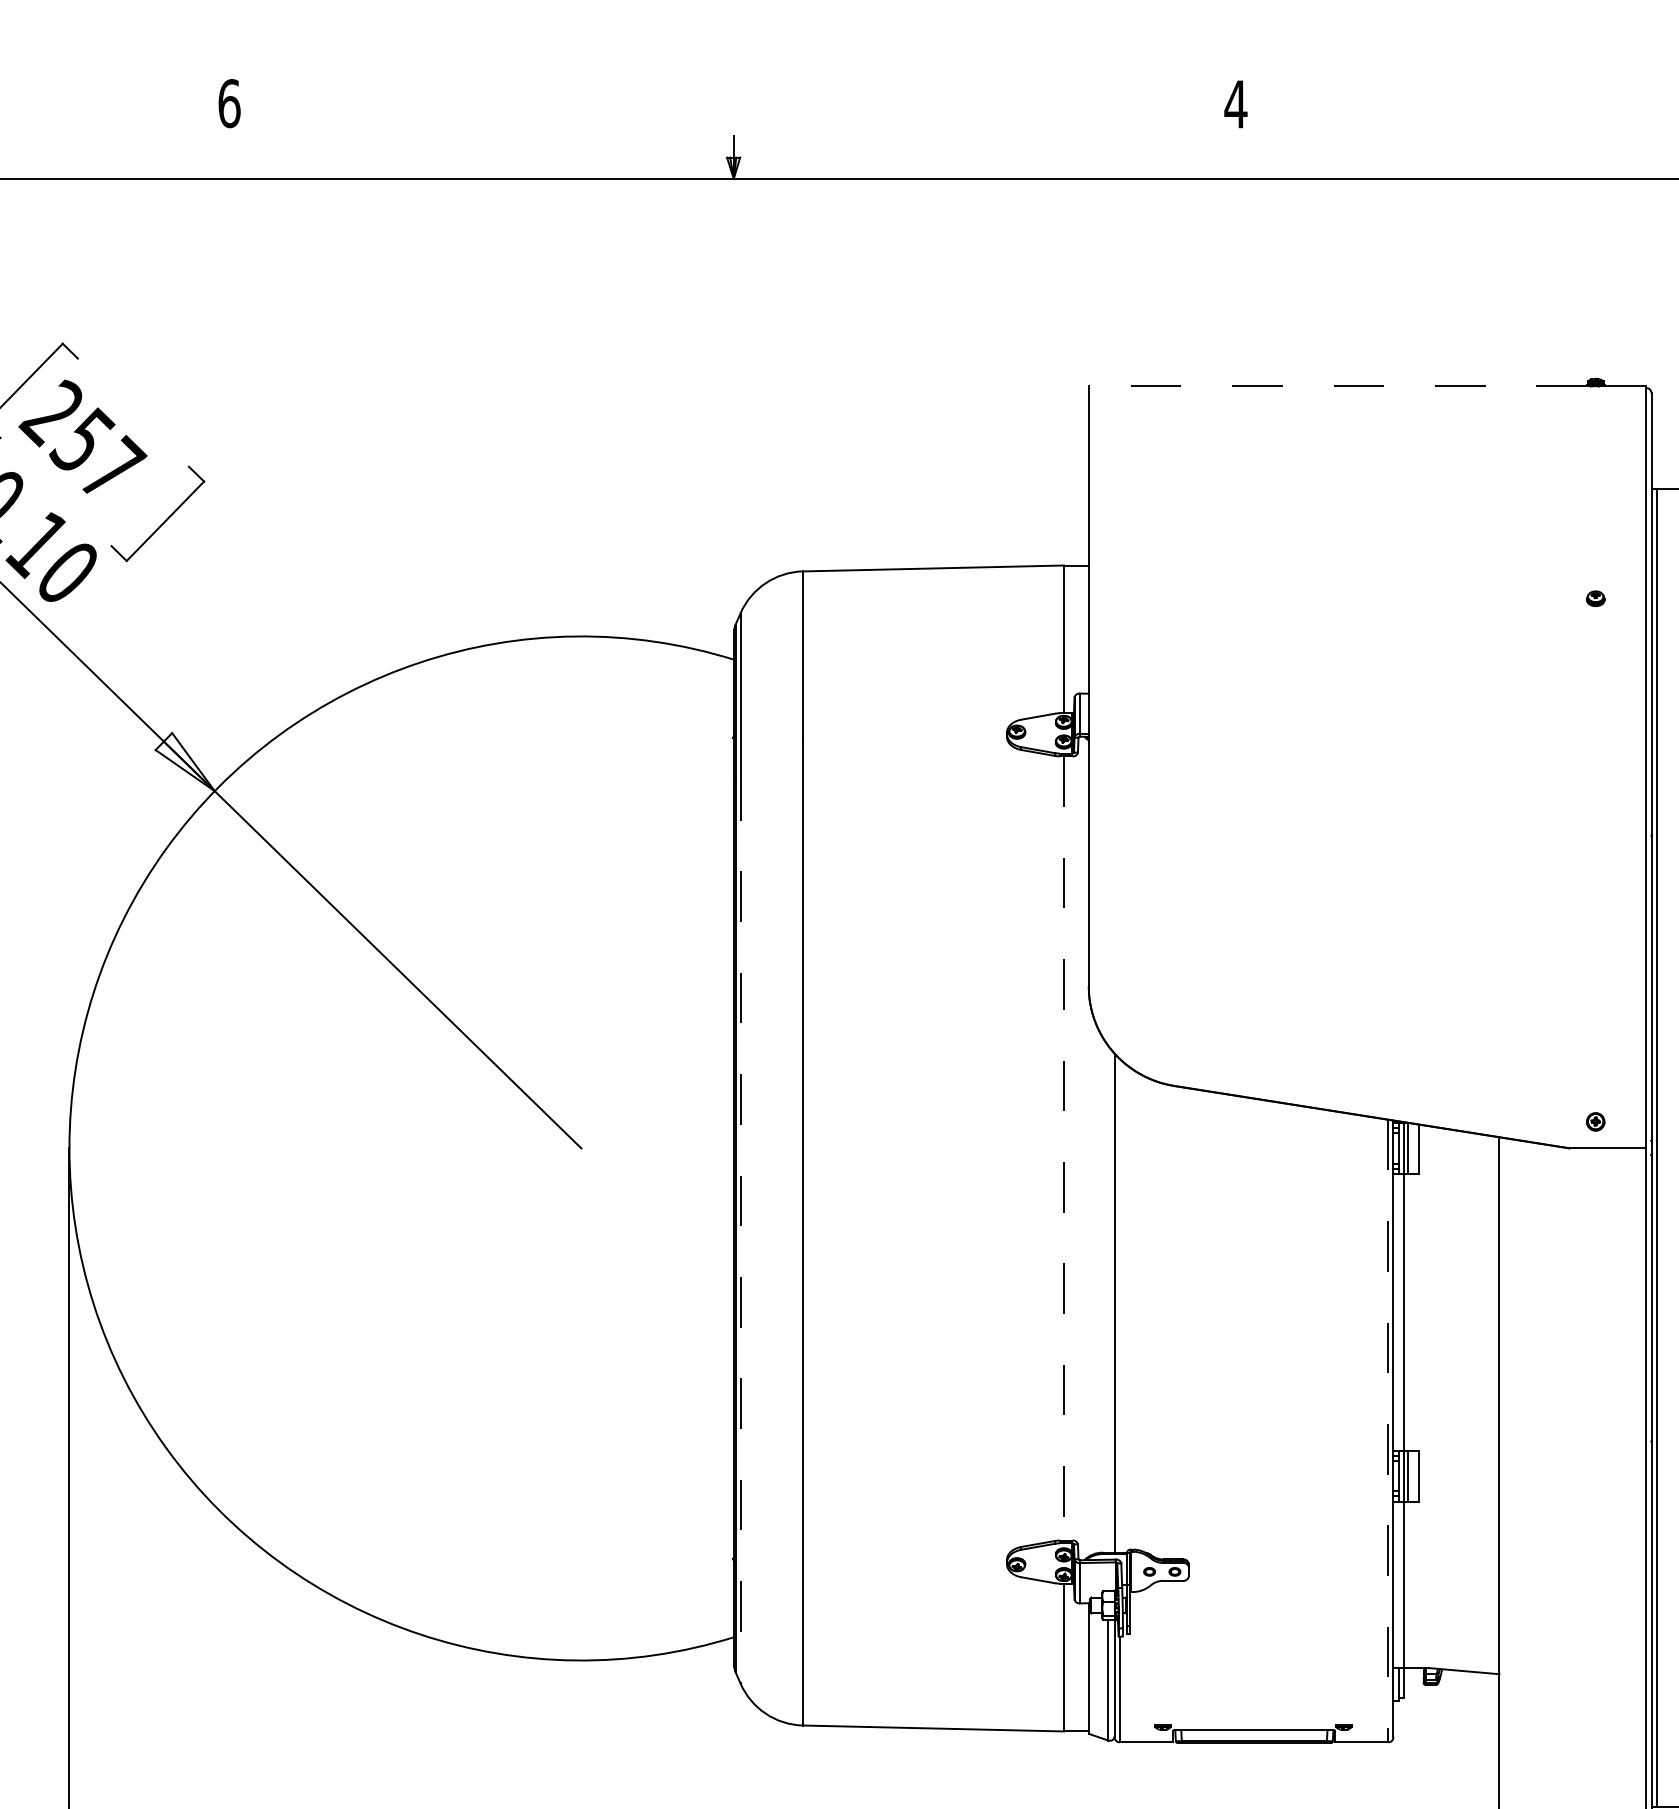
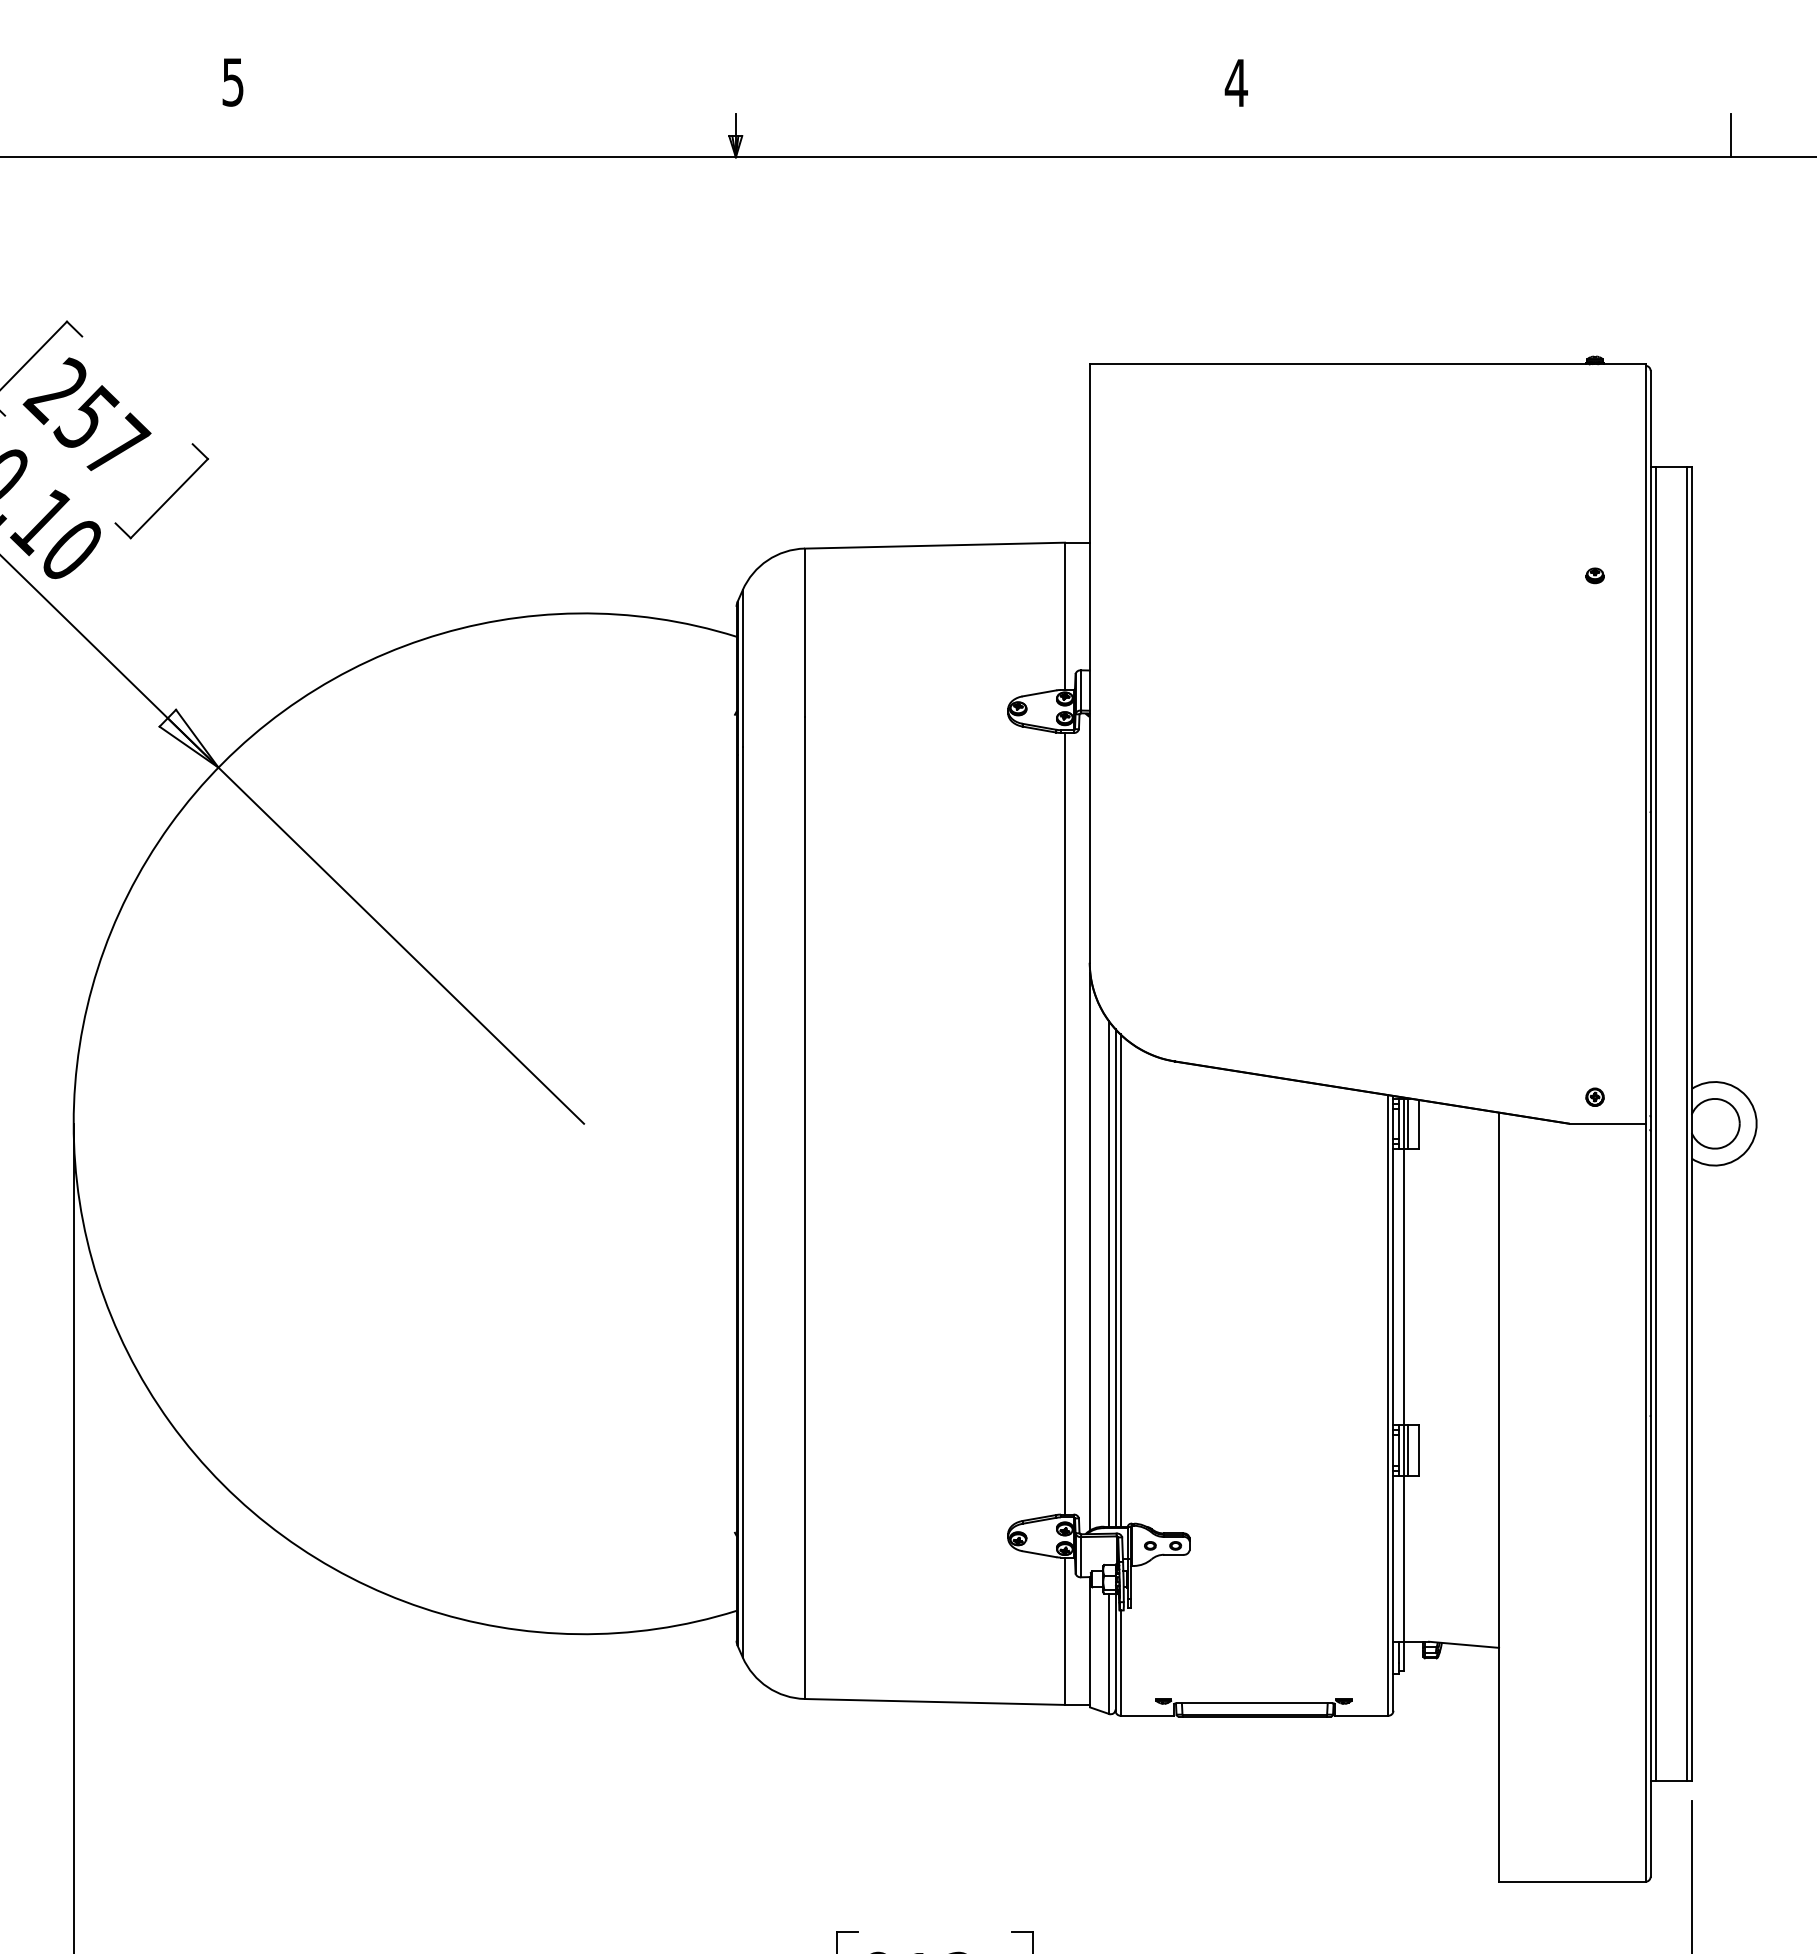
text: (229, 102) -> (233, 81), 6 -> 5
line: (1337, 385) -> (1337, 363), dashed -> solid
line: (1064, 1148) -> (1065, 1123), dashed -> solid
line: (740, 1227) -> (742, 1202), dashed -> solid
line: (1089, 1276) -> (1090, 1251), added
line: (1108, 1298) -> (1109, 1273), added
line: (1119, 1305) -> (1120, 1280), added
line: (1388, 1432) -> (1388, 1406), dashed -> solid

